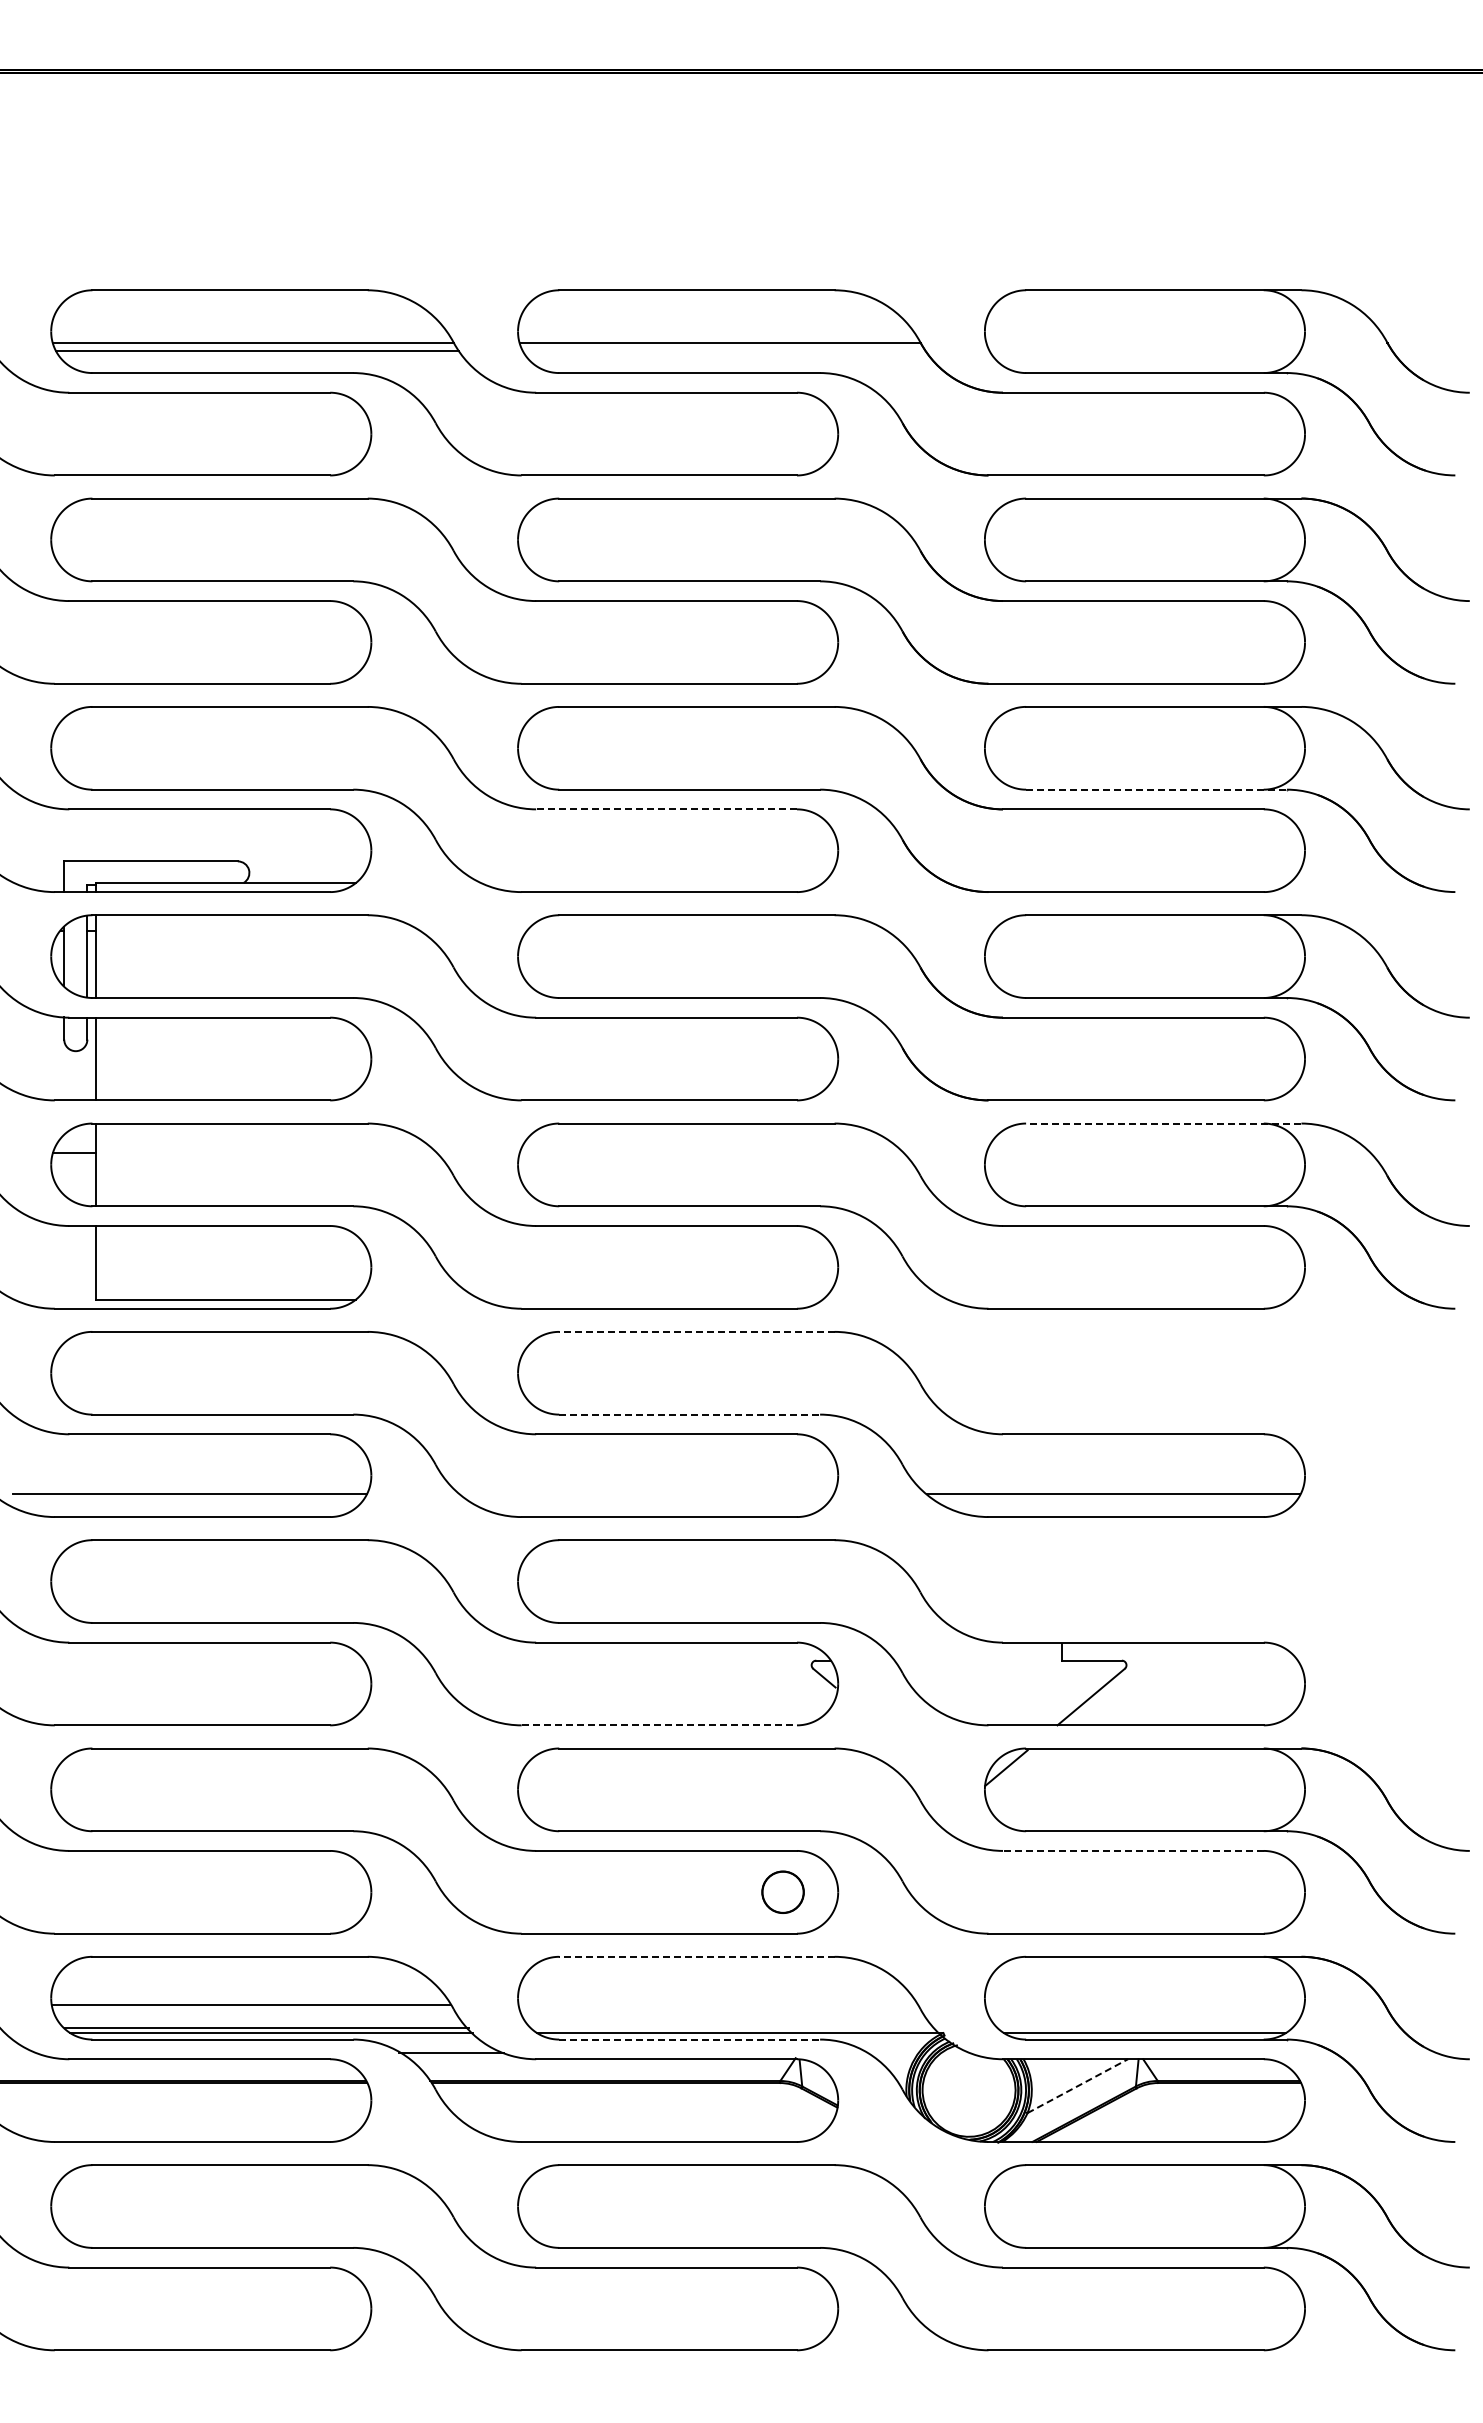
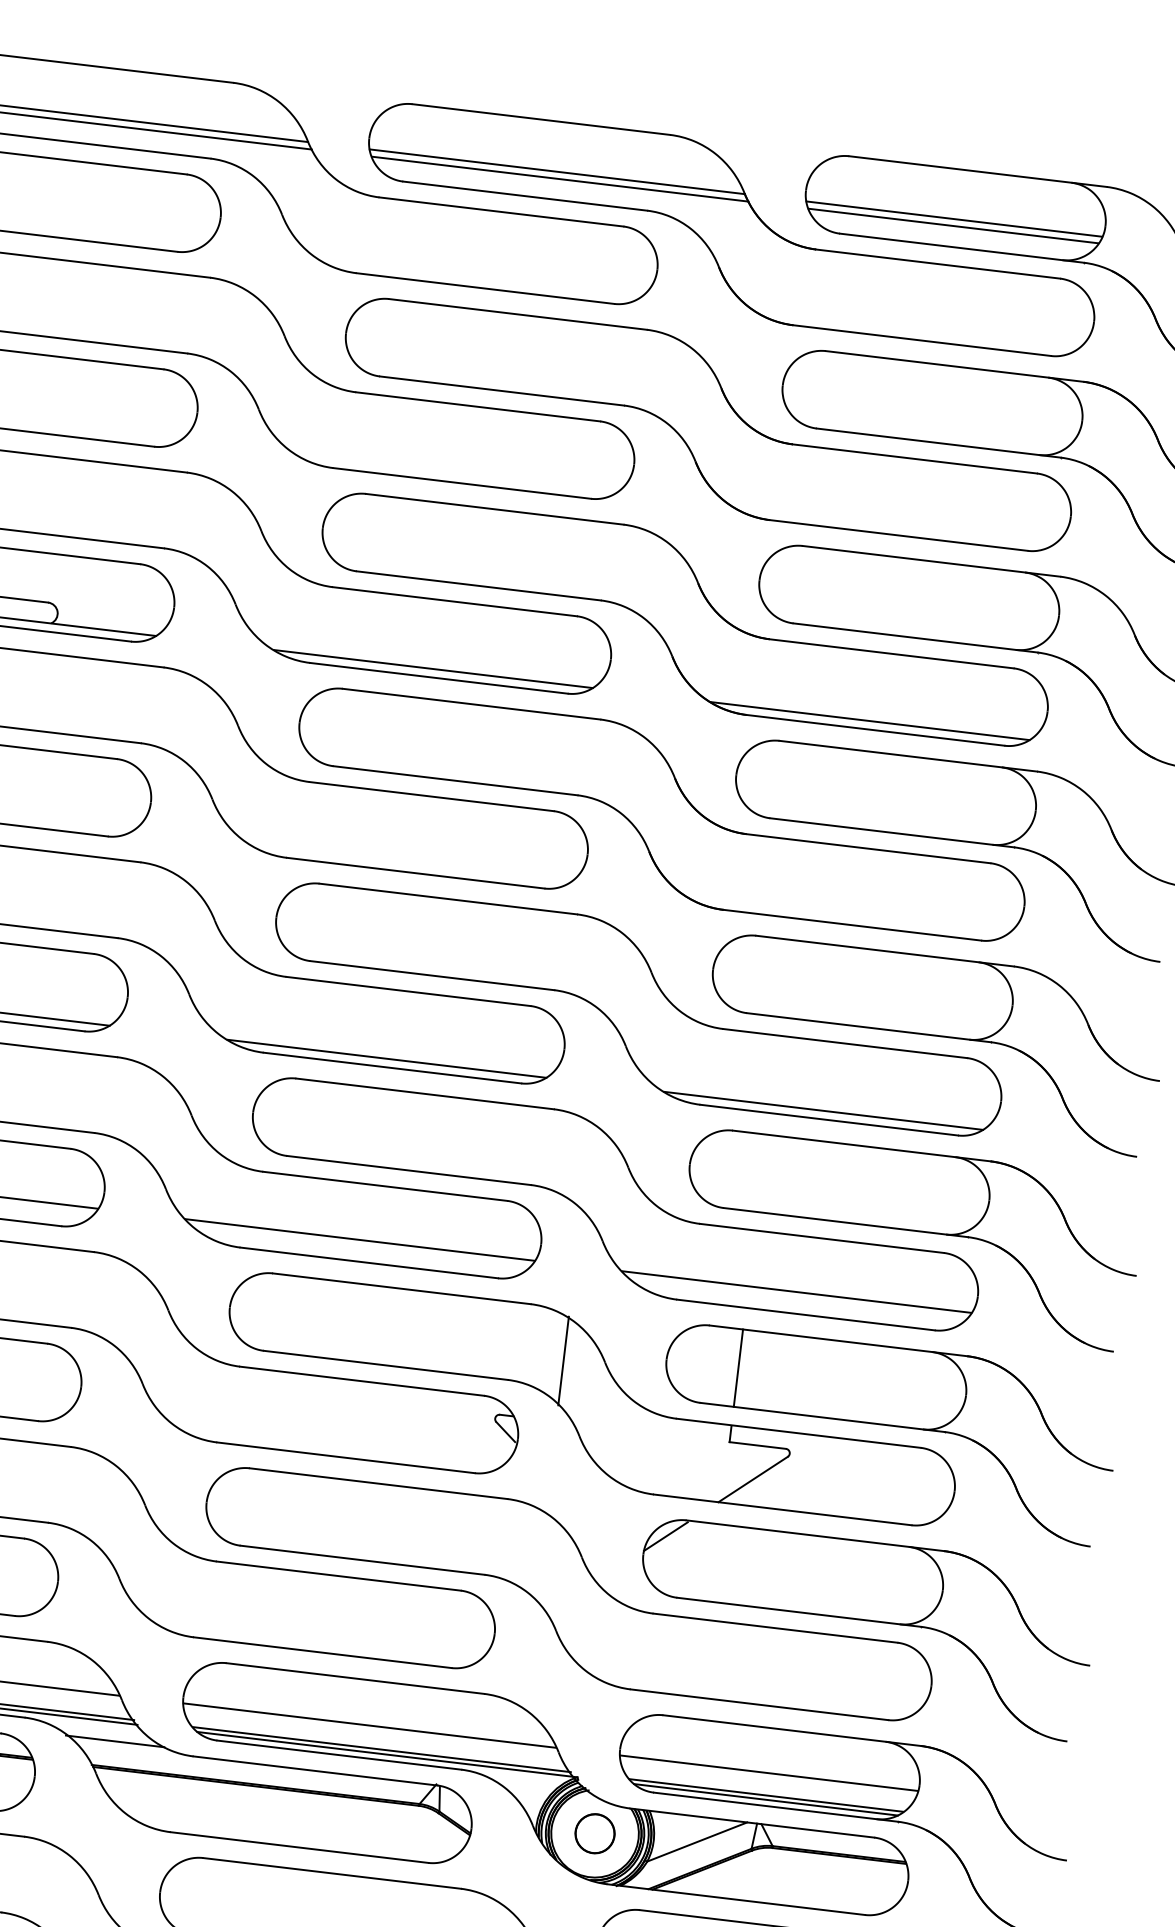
line: (1144, 343) -> (954, 219), added
line: (724, 350) -> (560, 178), added
line: (1144, 350) -> (953, 225), added
line: (1157, 789) -> (916, 637), dashed -> solid
line: (666, 809) -> (454, 601), dashed -> solid
line: (1118, 882) -> (869, 720), added
line: (651, 883) -> (432, 669), added
line: (1163, 1123) -> (884, 951), dashed -> solid
line: (651, 1299) -> (386, 1058), added
line: (1118, 1299) -> (823, 1110), added
line: (696, 1331) -> (424, 1093), dashed -> solid
line: (690, 1414) -> (409, 1170), dashed -> solid
part: (1226, 1415) -> (911, 1231), added
line: (646, 1494) -> (359, 1240), added
line: (876, 1595) -> (563, 1360), added
part: (1226, 1623) -> (887, 1425), added
line: (659, 1725) -> (346, 1457), dashed -> solid
line: (1132, 1850) -> (774, 1627), dashed -> solid
circle: (782, 1891) -> (594, 1832), moved
line: (696, 1956) -> (355, 1678), dashed -> solid
line: (718, 2004) -> (370, 1725), added
line: (1144, 2004) -> (768, 1773), added
line: (733, 2028) -> (381, 1749), added
line: (1144, 2028) -> (766, 1795), added
line: (690, 2039) -> (340, 1755), dashed -> solid
line: (1078, 2085) -> (697, 1841), dashed -> solid

